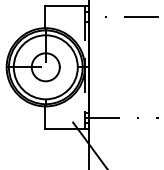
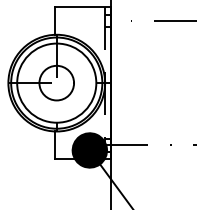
fill: (72, 121) -> (89, 150), added

